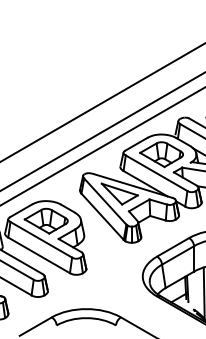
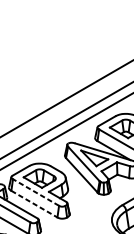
line: (41, 239) -> (36, 192), solid -> dashed
line: (39, 255) -> (34, 204), solid -> dashed

